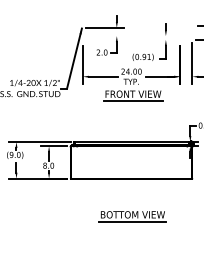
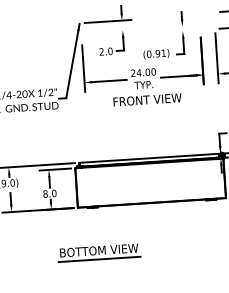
line: (132, 101) -> (146, 108), removed
part: (132, 216) -> (98, 252), moved

